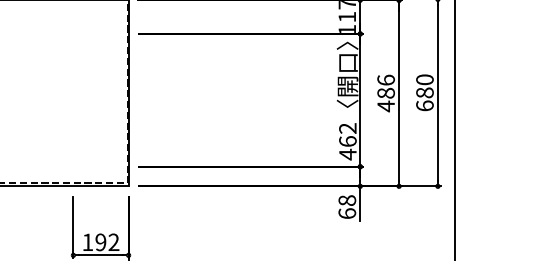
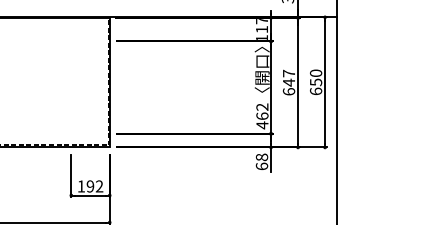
text: (385, 93) -> (288, 82), 486 -> 647
text: (425, 93) -> (316, 82), 680 -> 650

